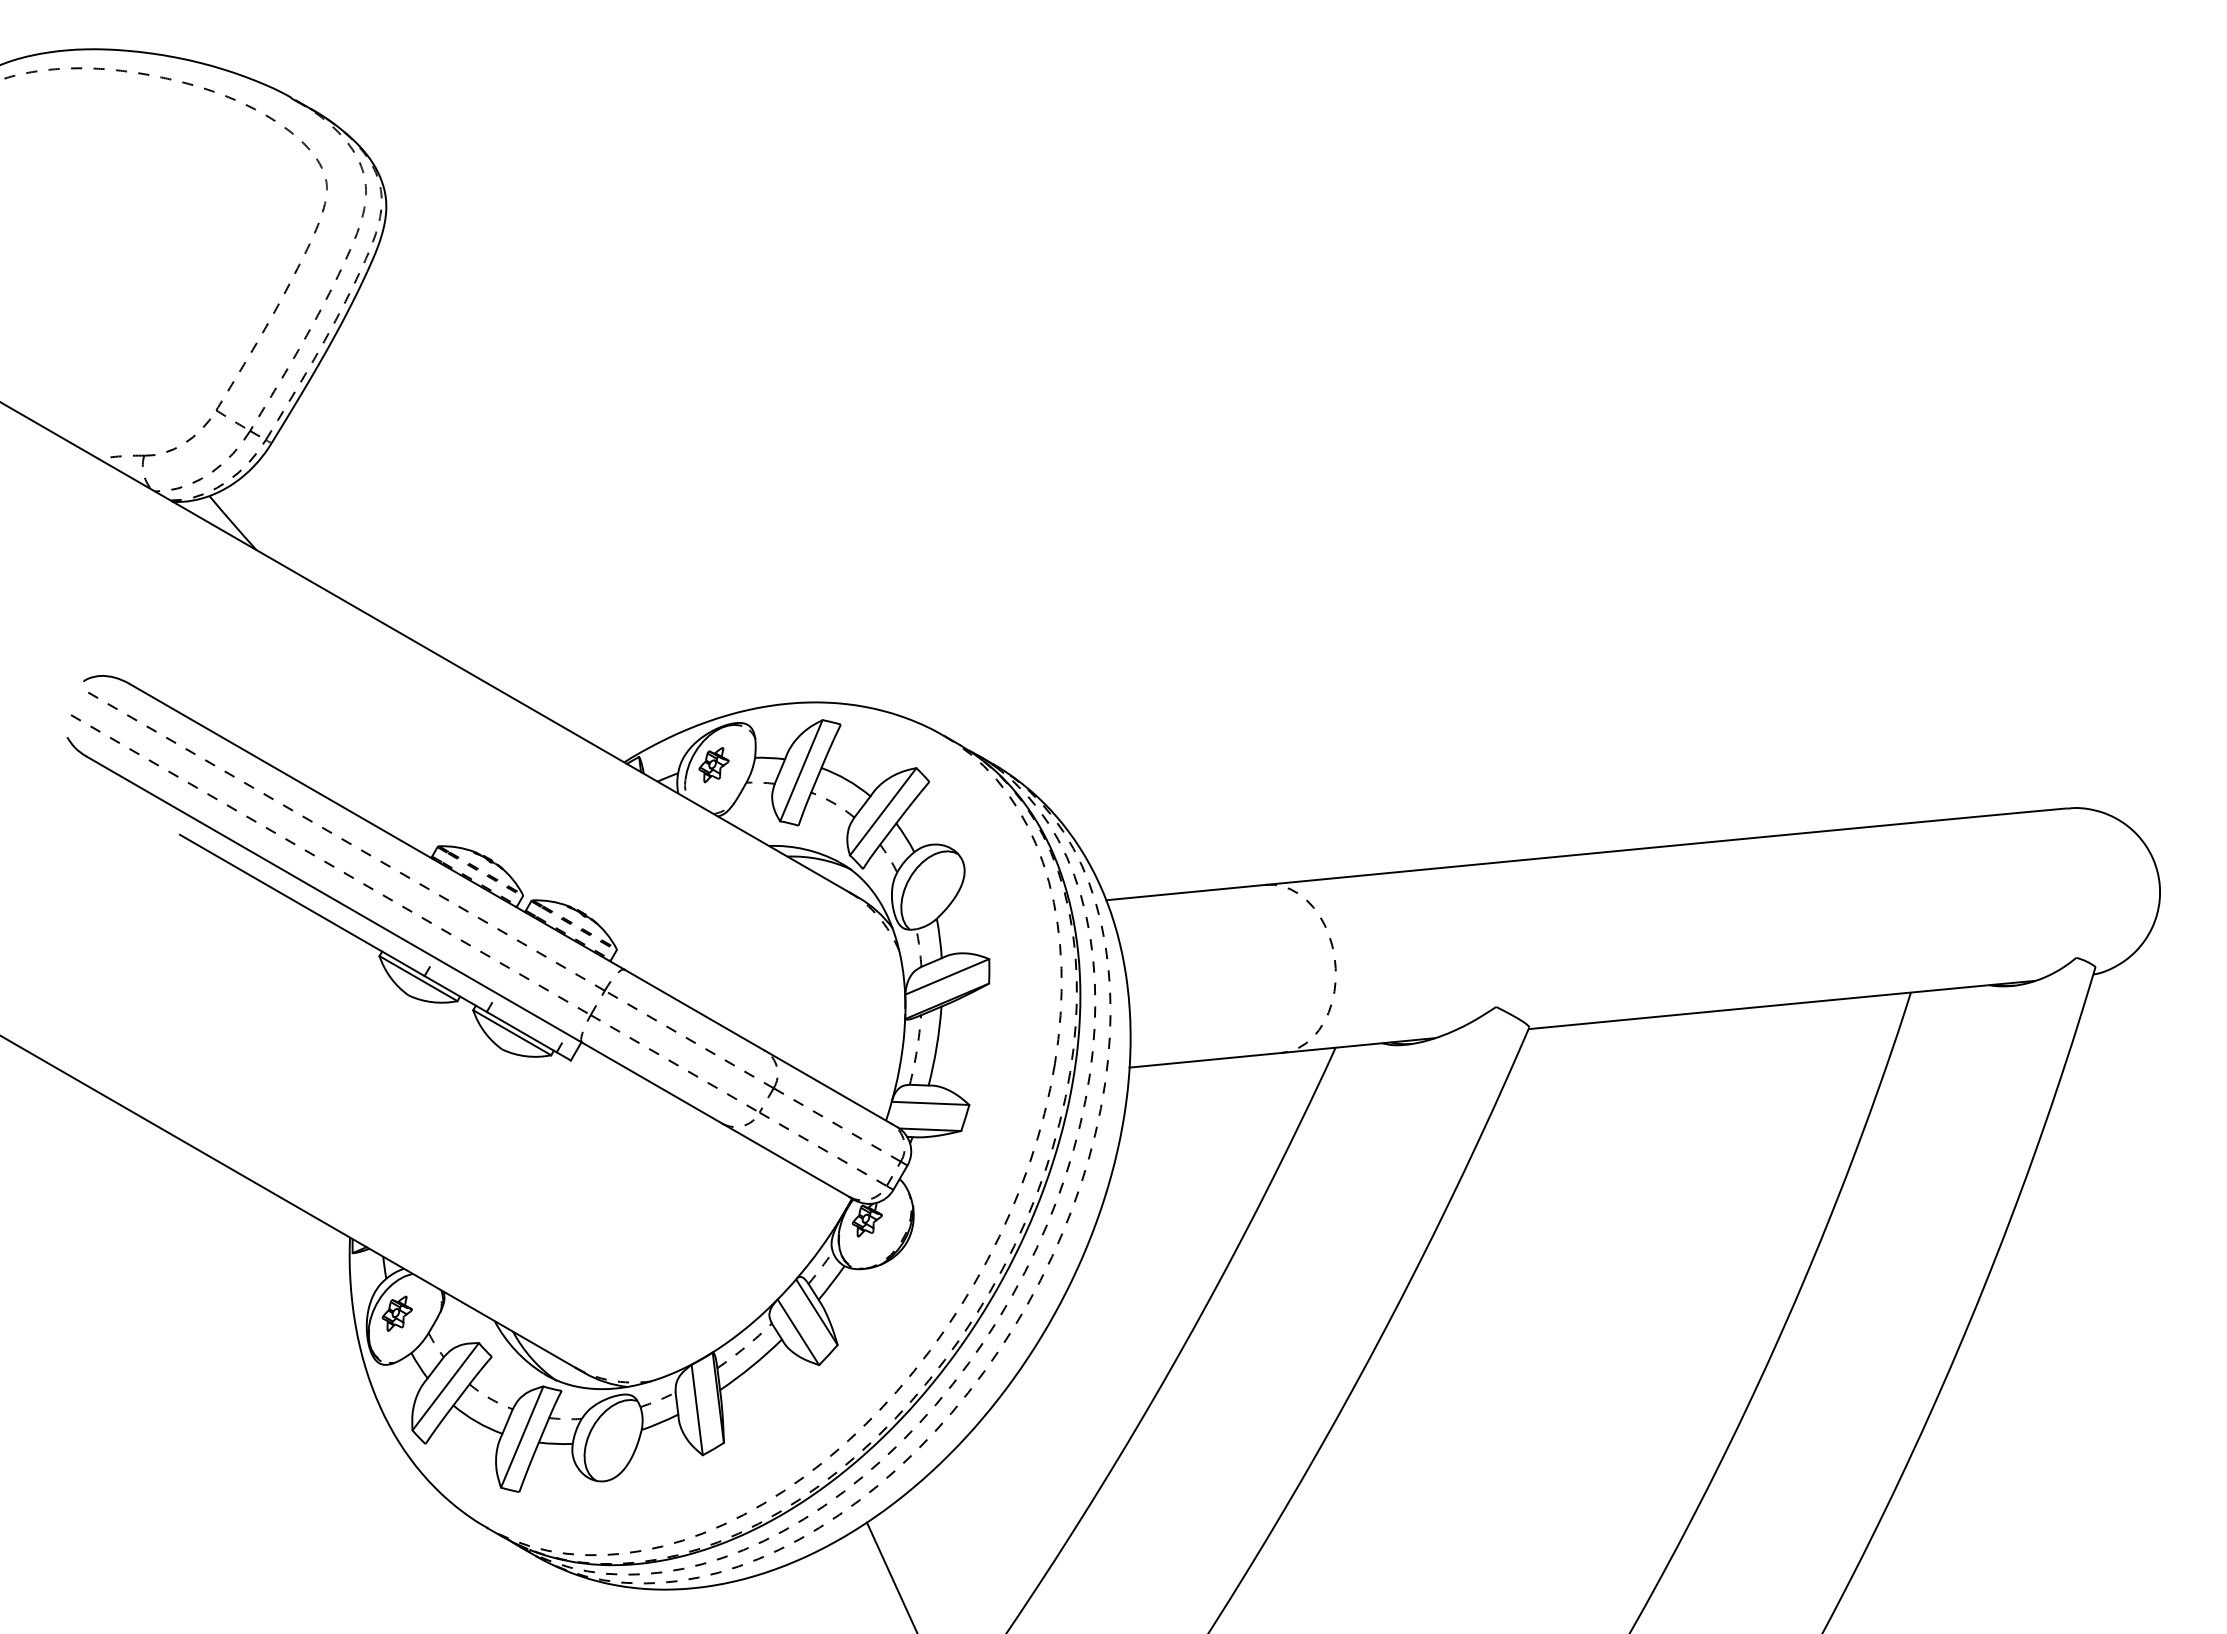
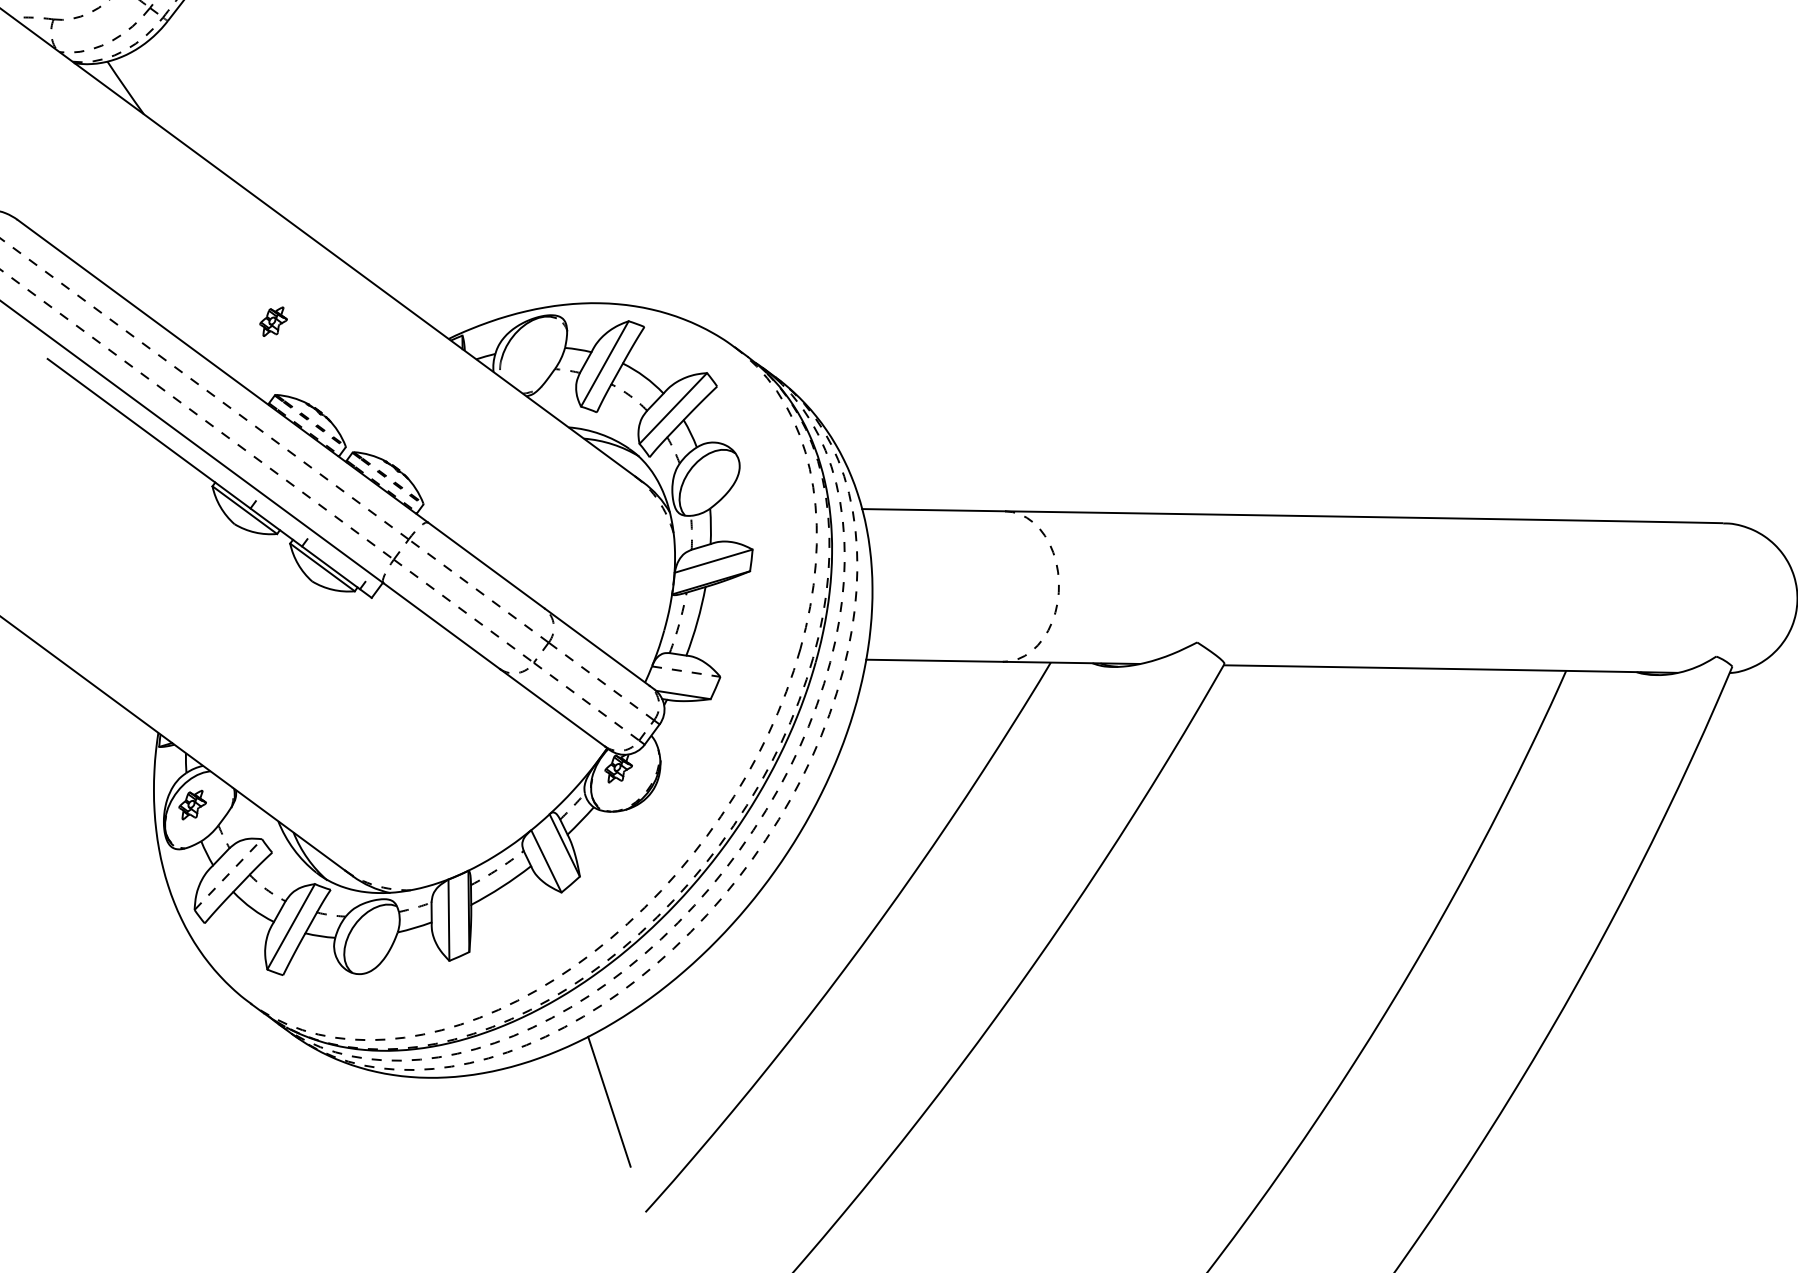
part: (713, 765) -> (273, 322), moved
line: (930, 1103) -> (686, 671), solid -> dashed
line: (445, 1386) -> (228, 874), solid -> dashed

